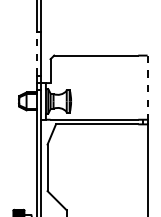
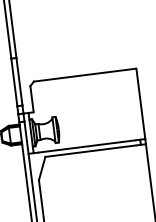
line: (36, 54) -> (14, 82), dashed -> solid
line: (147, 88) -> (140, 104), dashed -> solid

